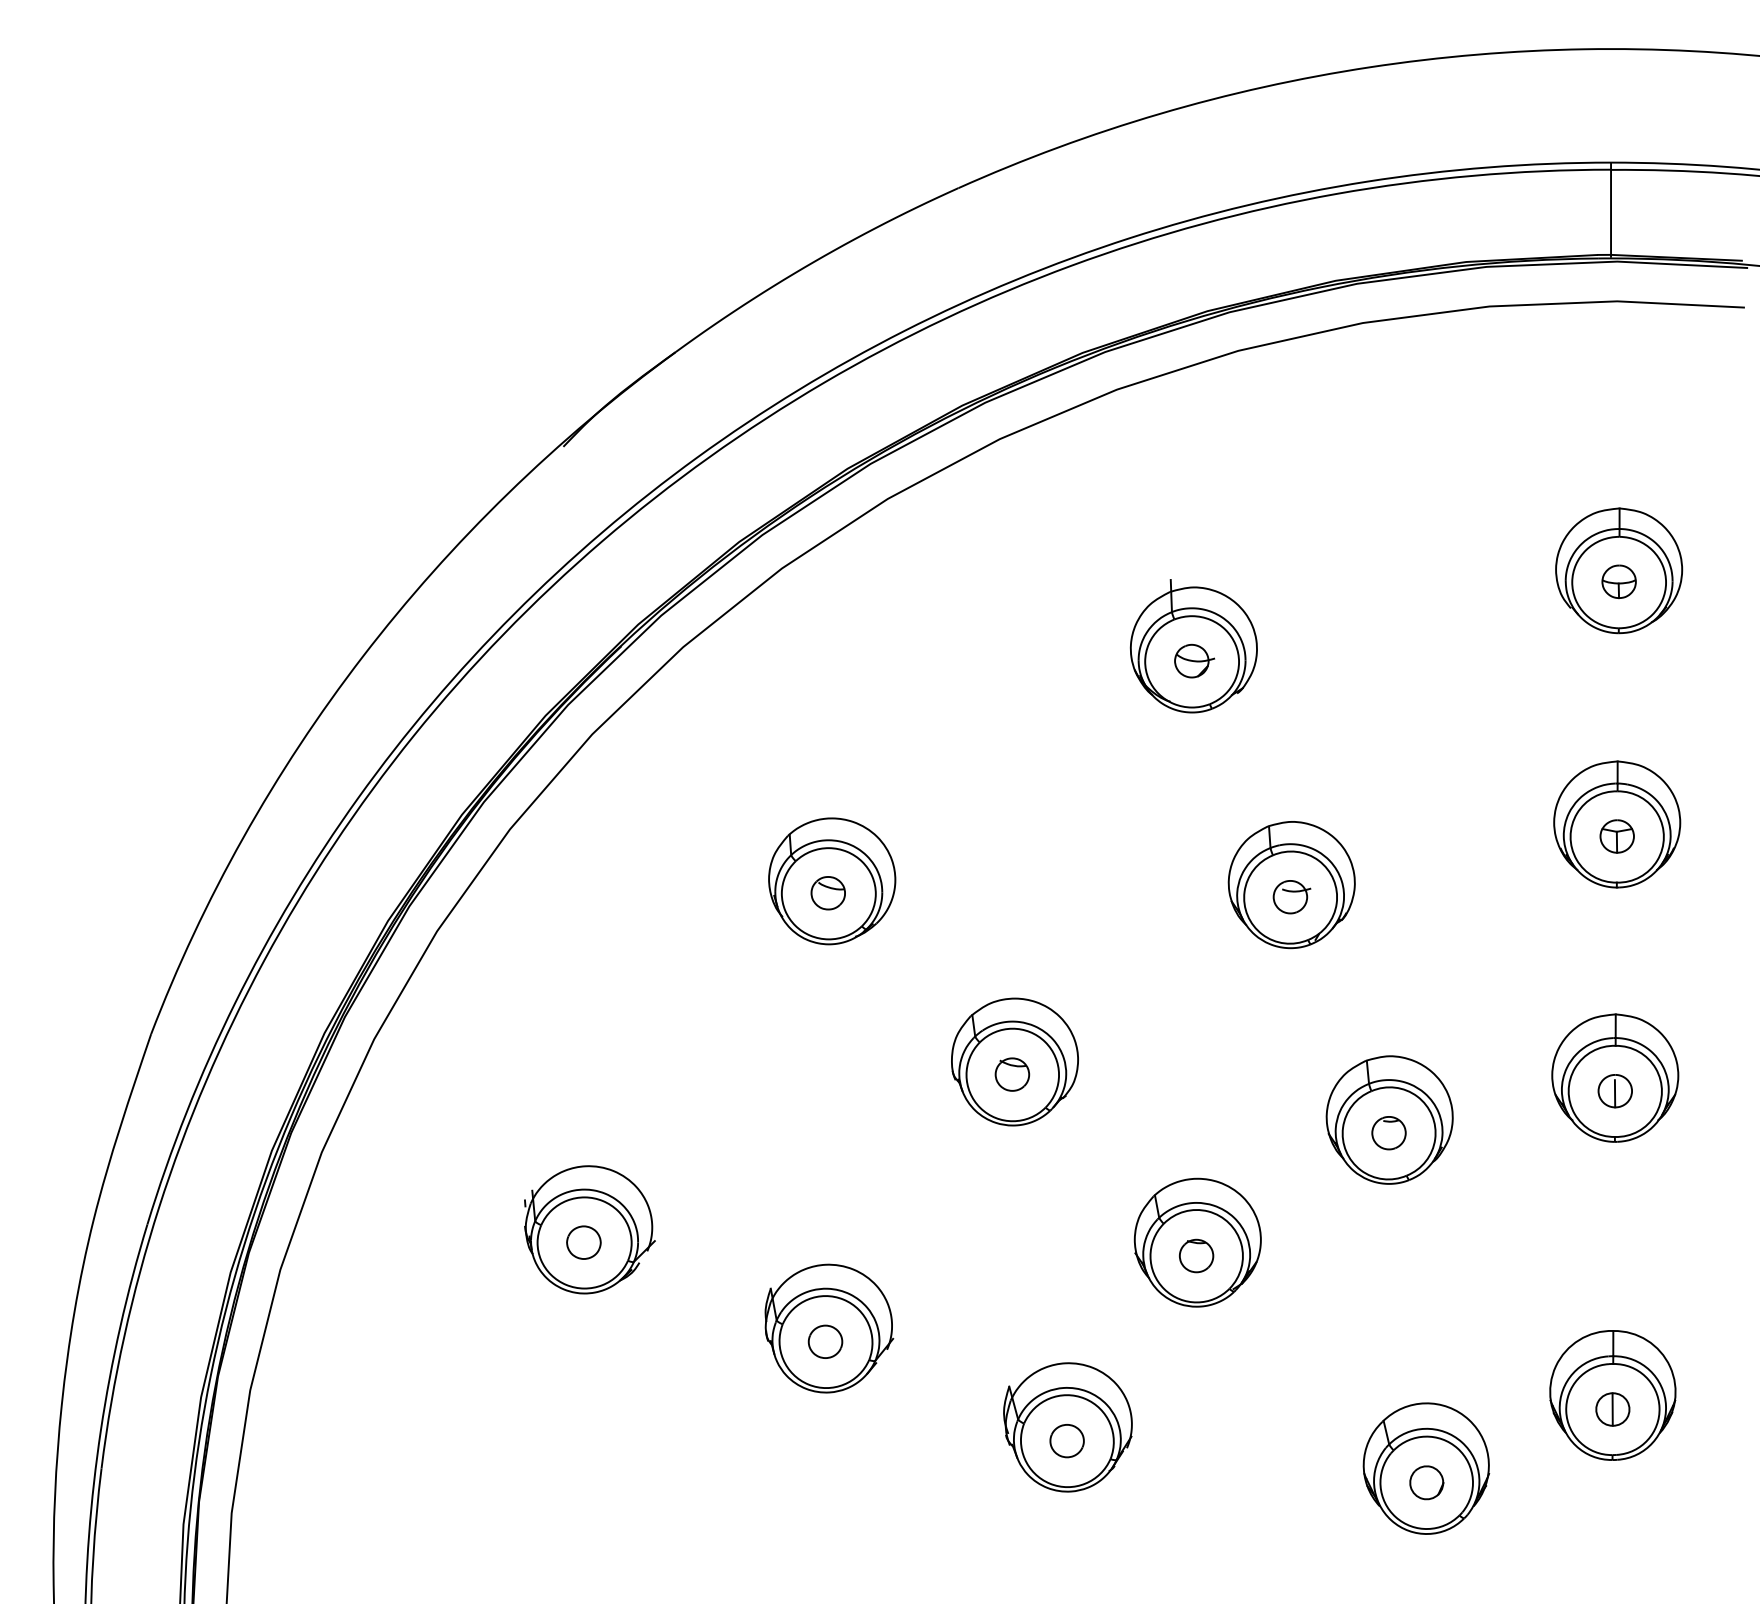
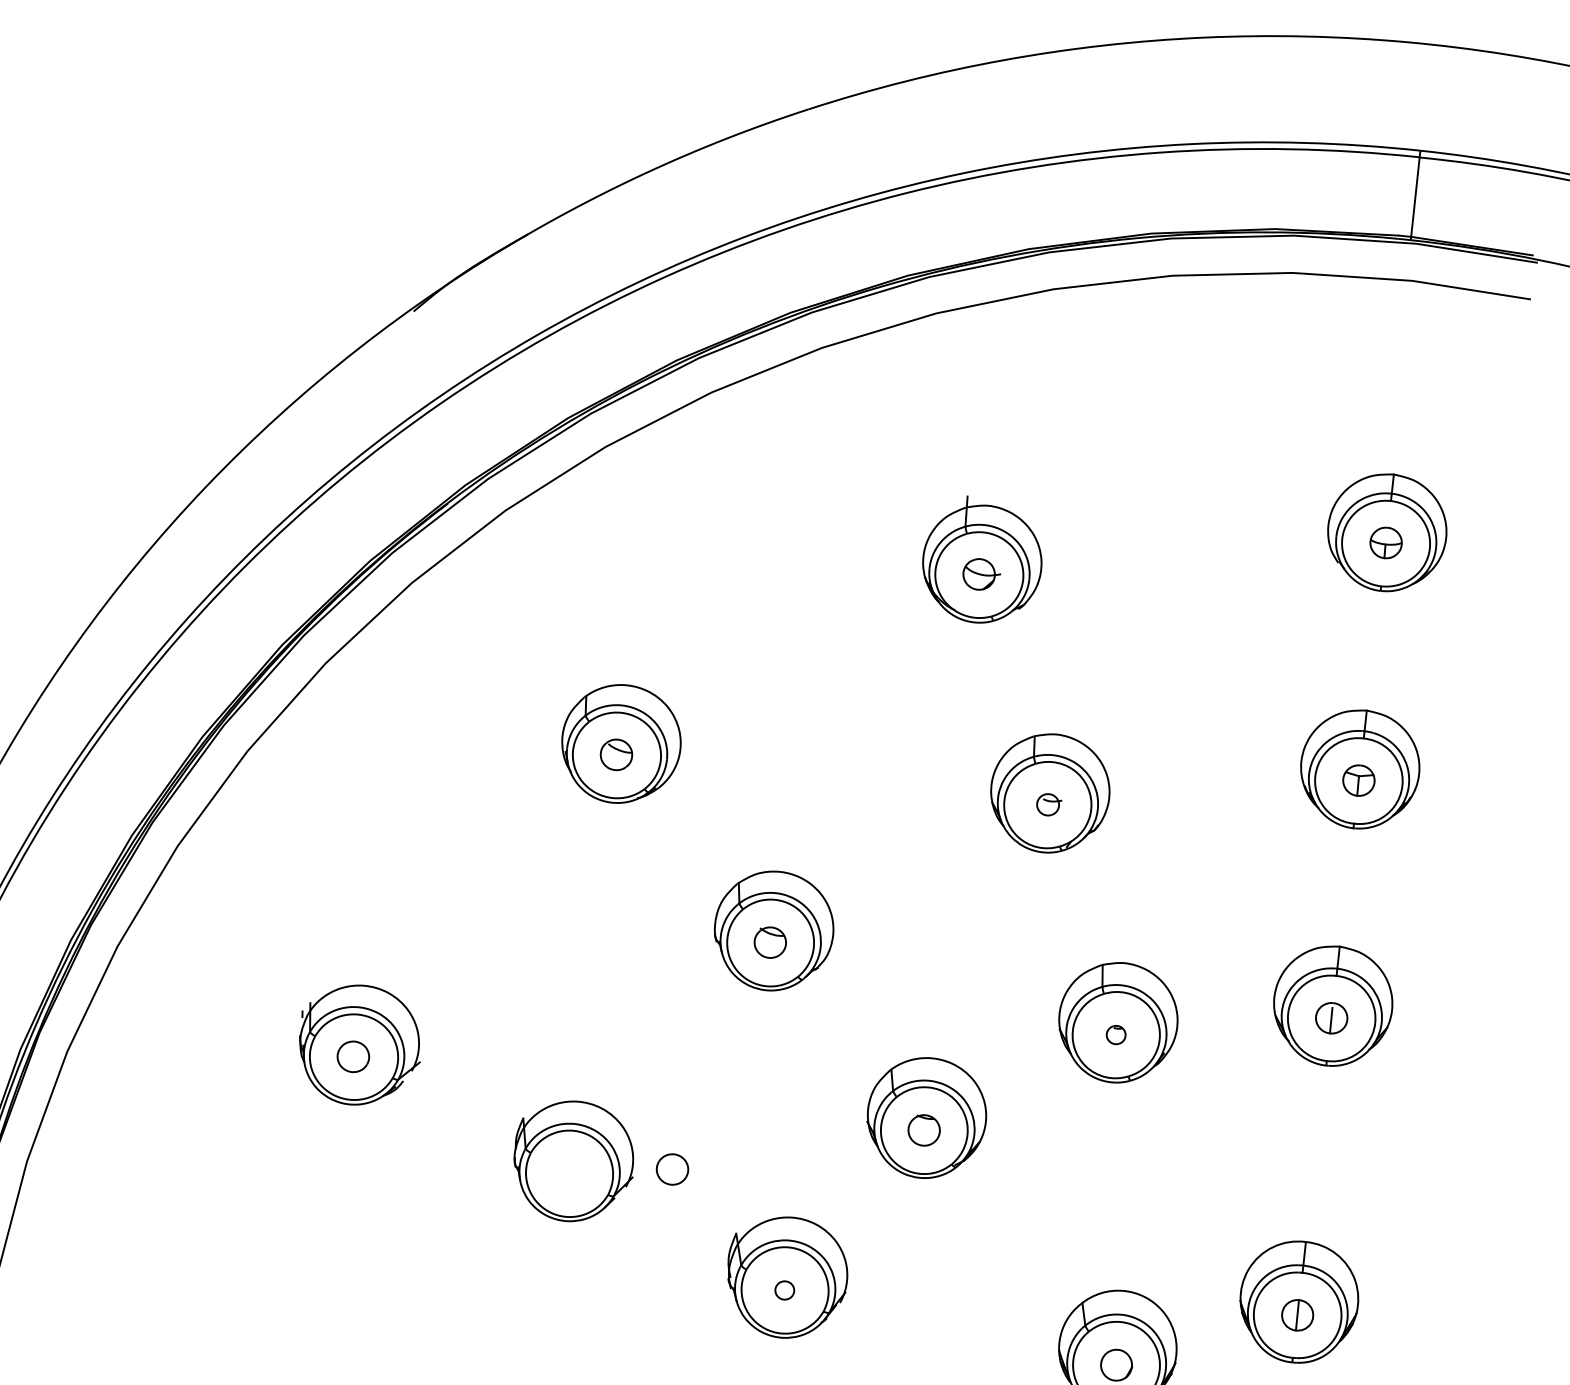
part: (1291, 897) -> (1048, 805), size x0.7
part: (1388, 1133) -> (1115, 1035), size x0.6
part: (825, 1341) -> (672, 1169), moved
part: (1066, 1441) -> (784, 1290), size x0.6

